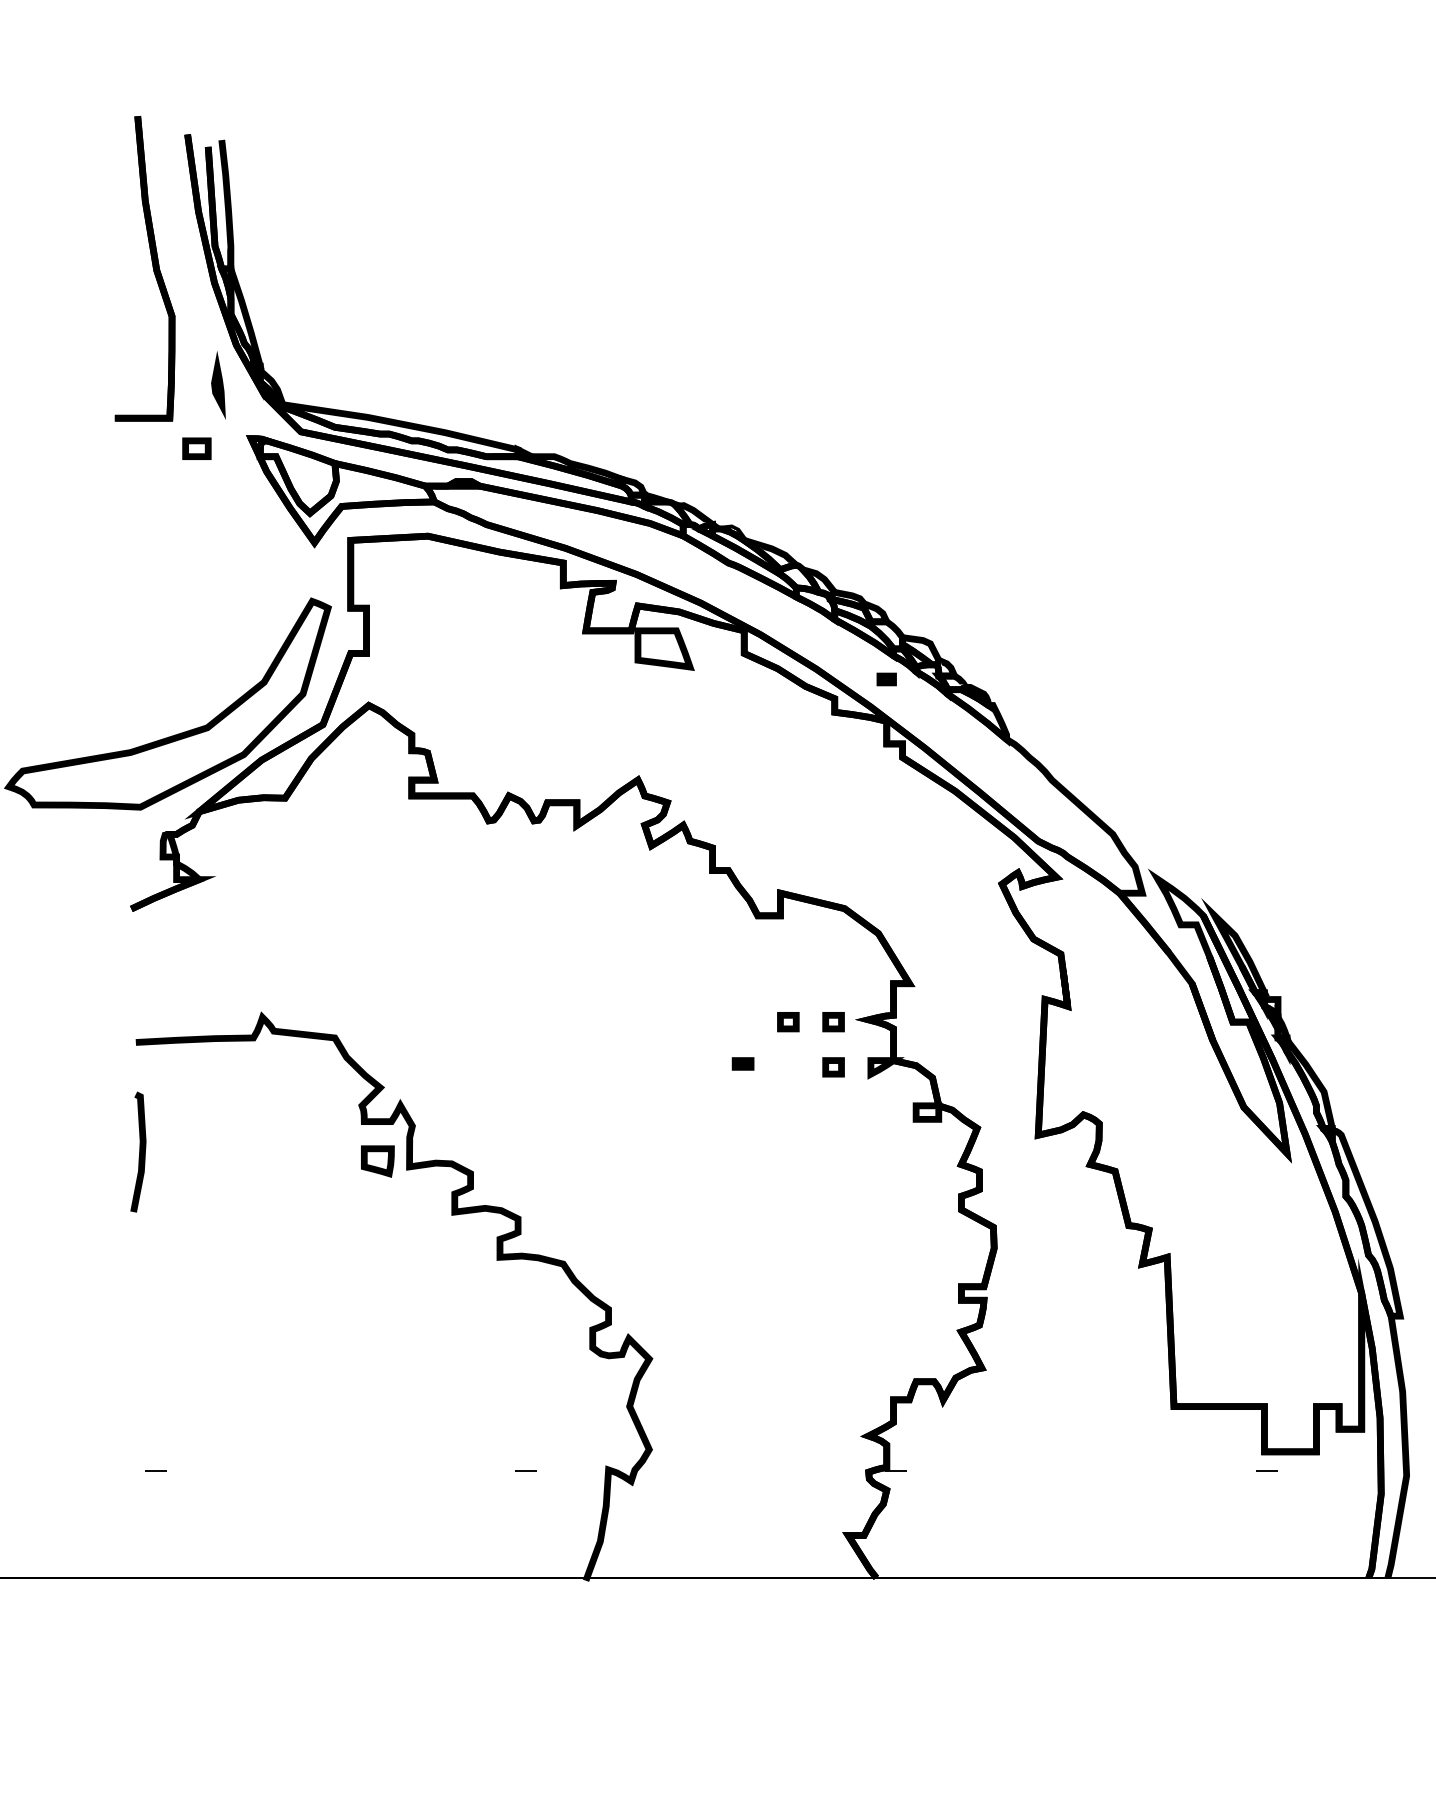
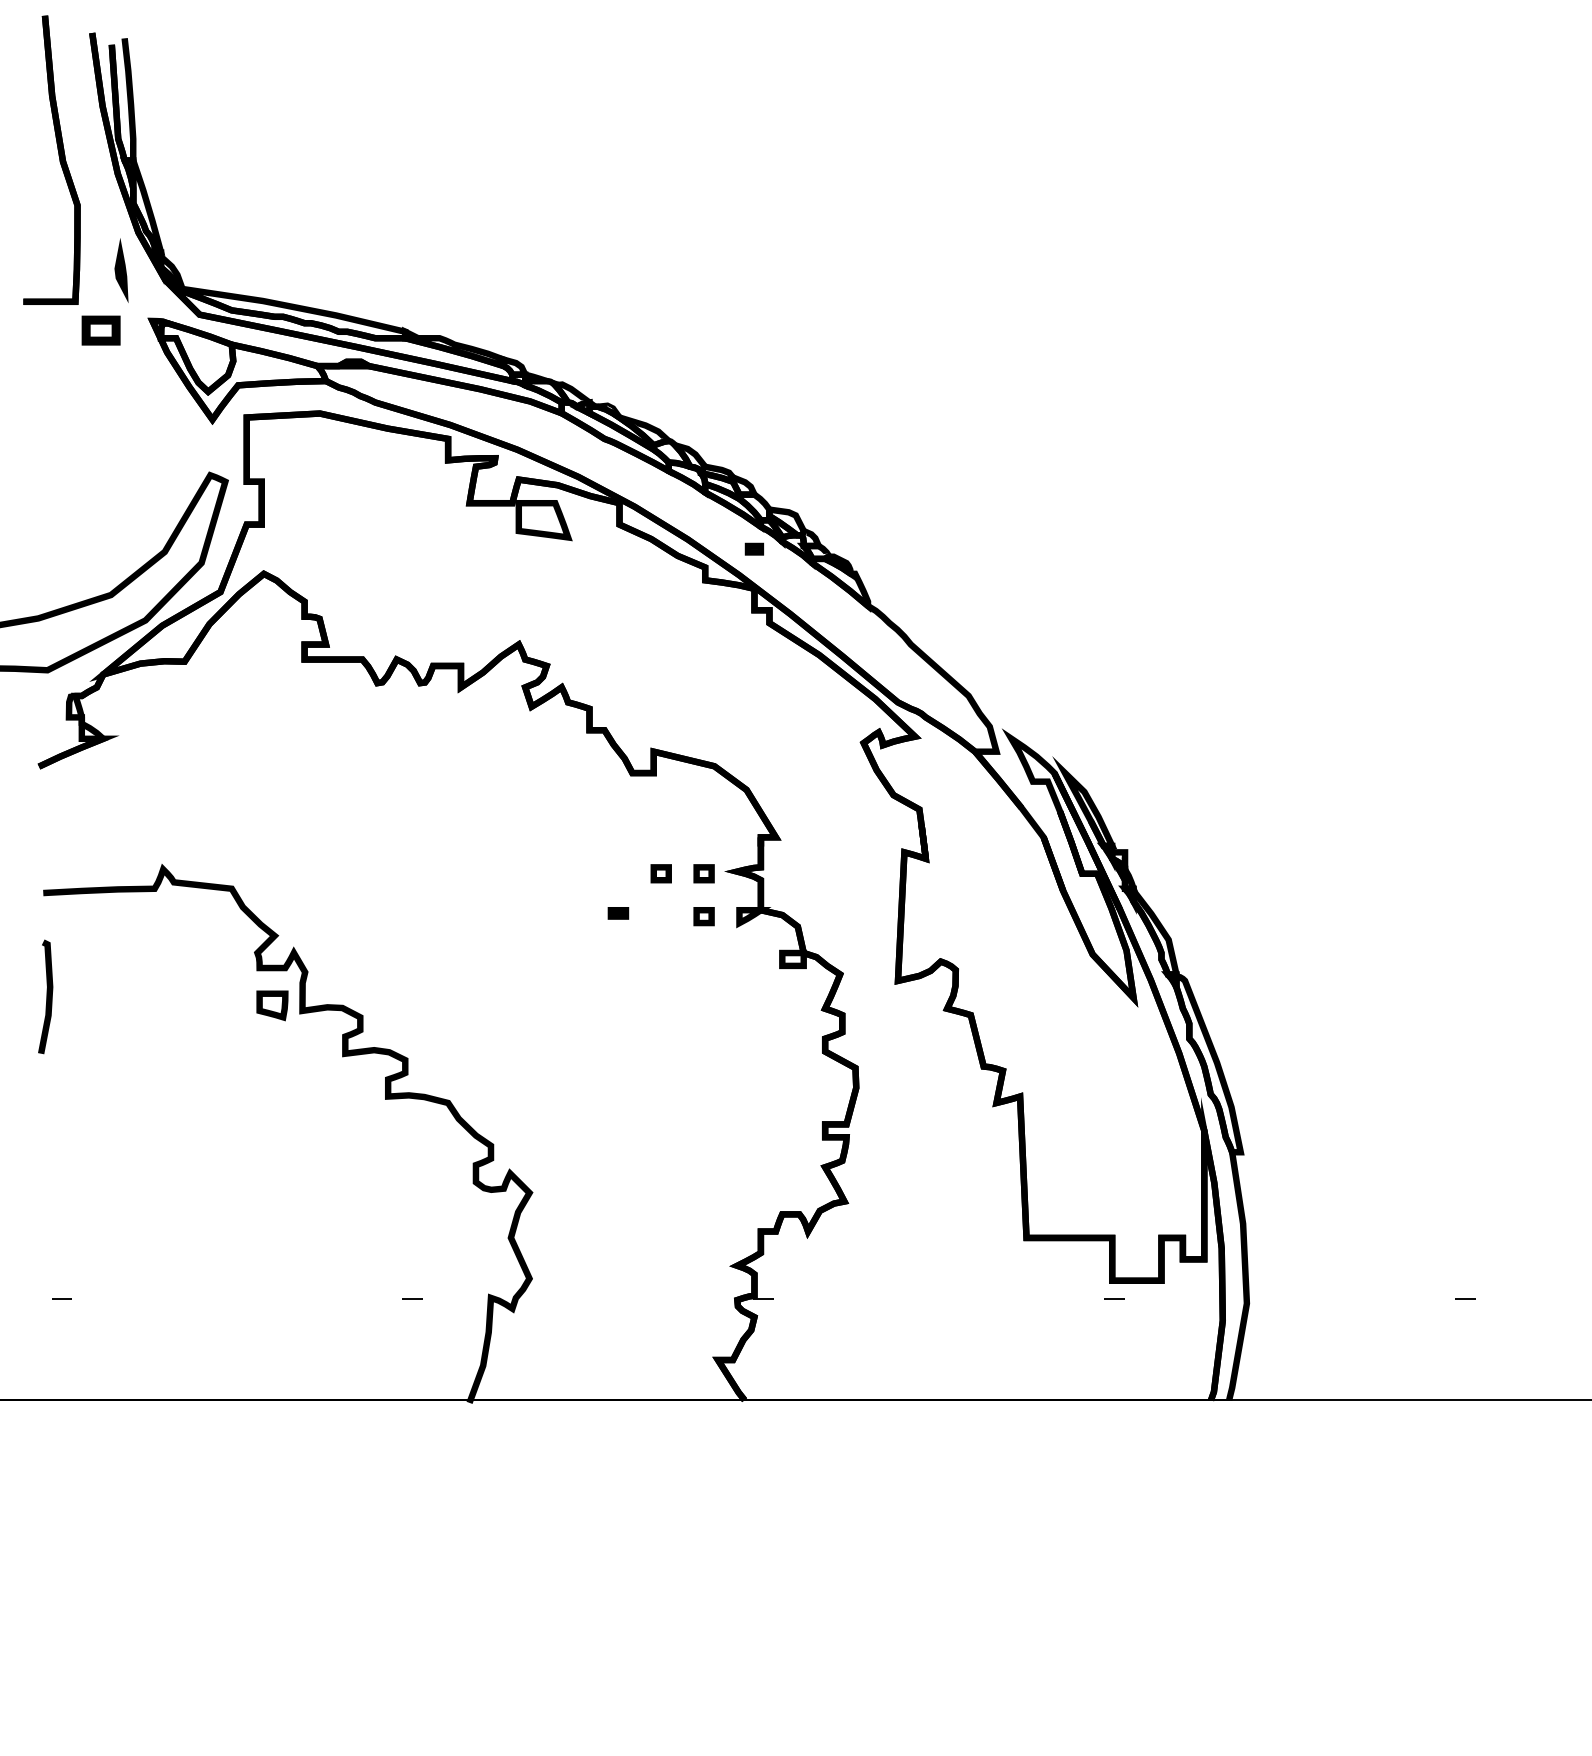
part: (196, 448) -> (100, 330), size x1.4

